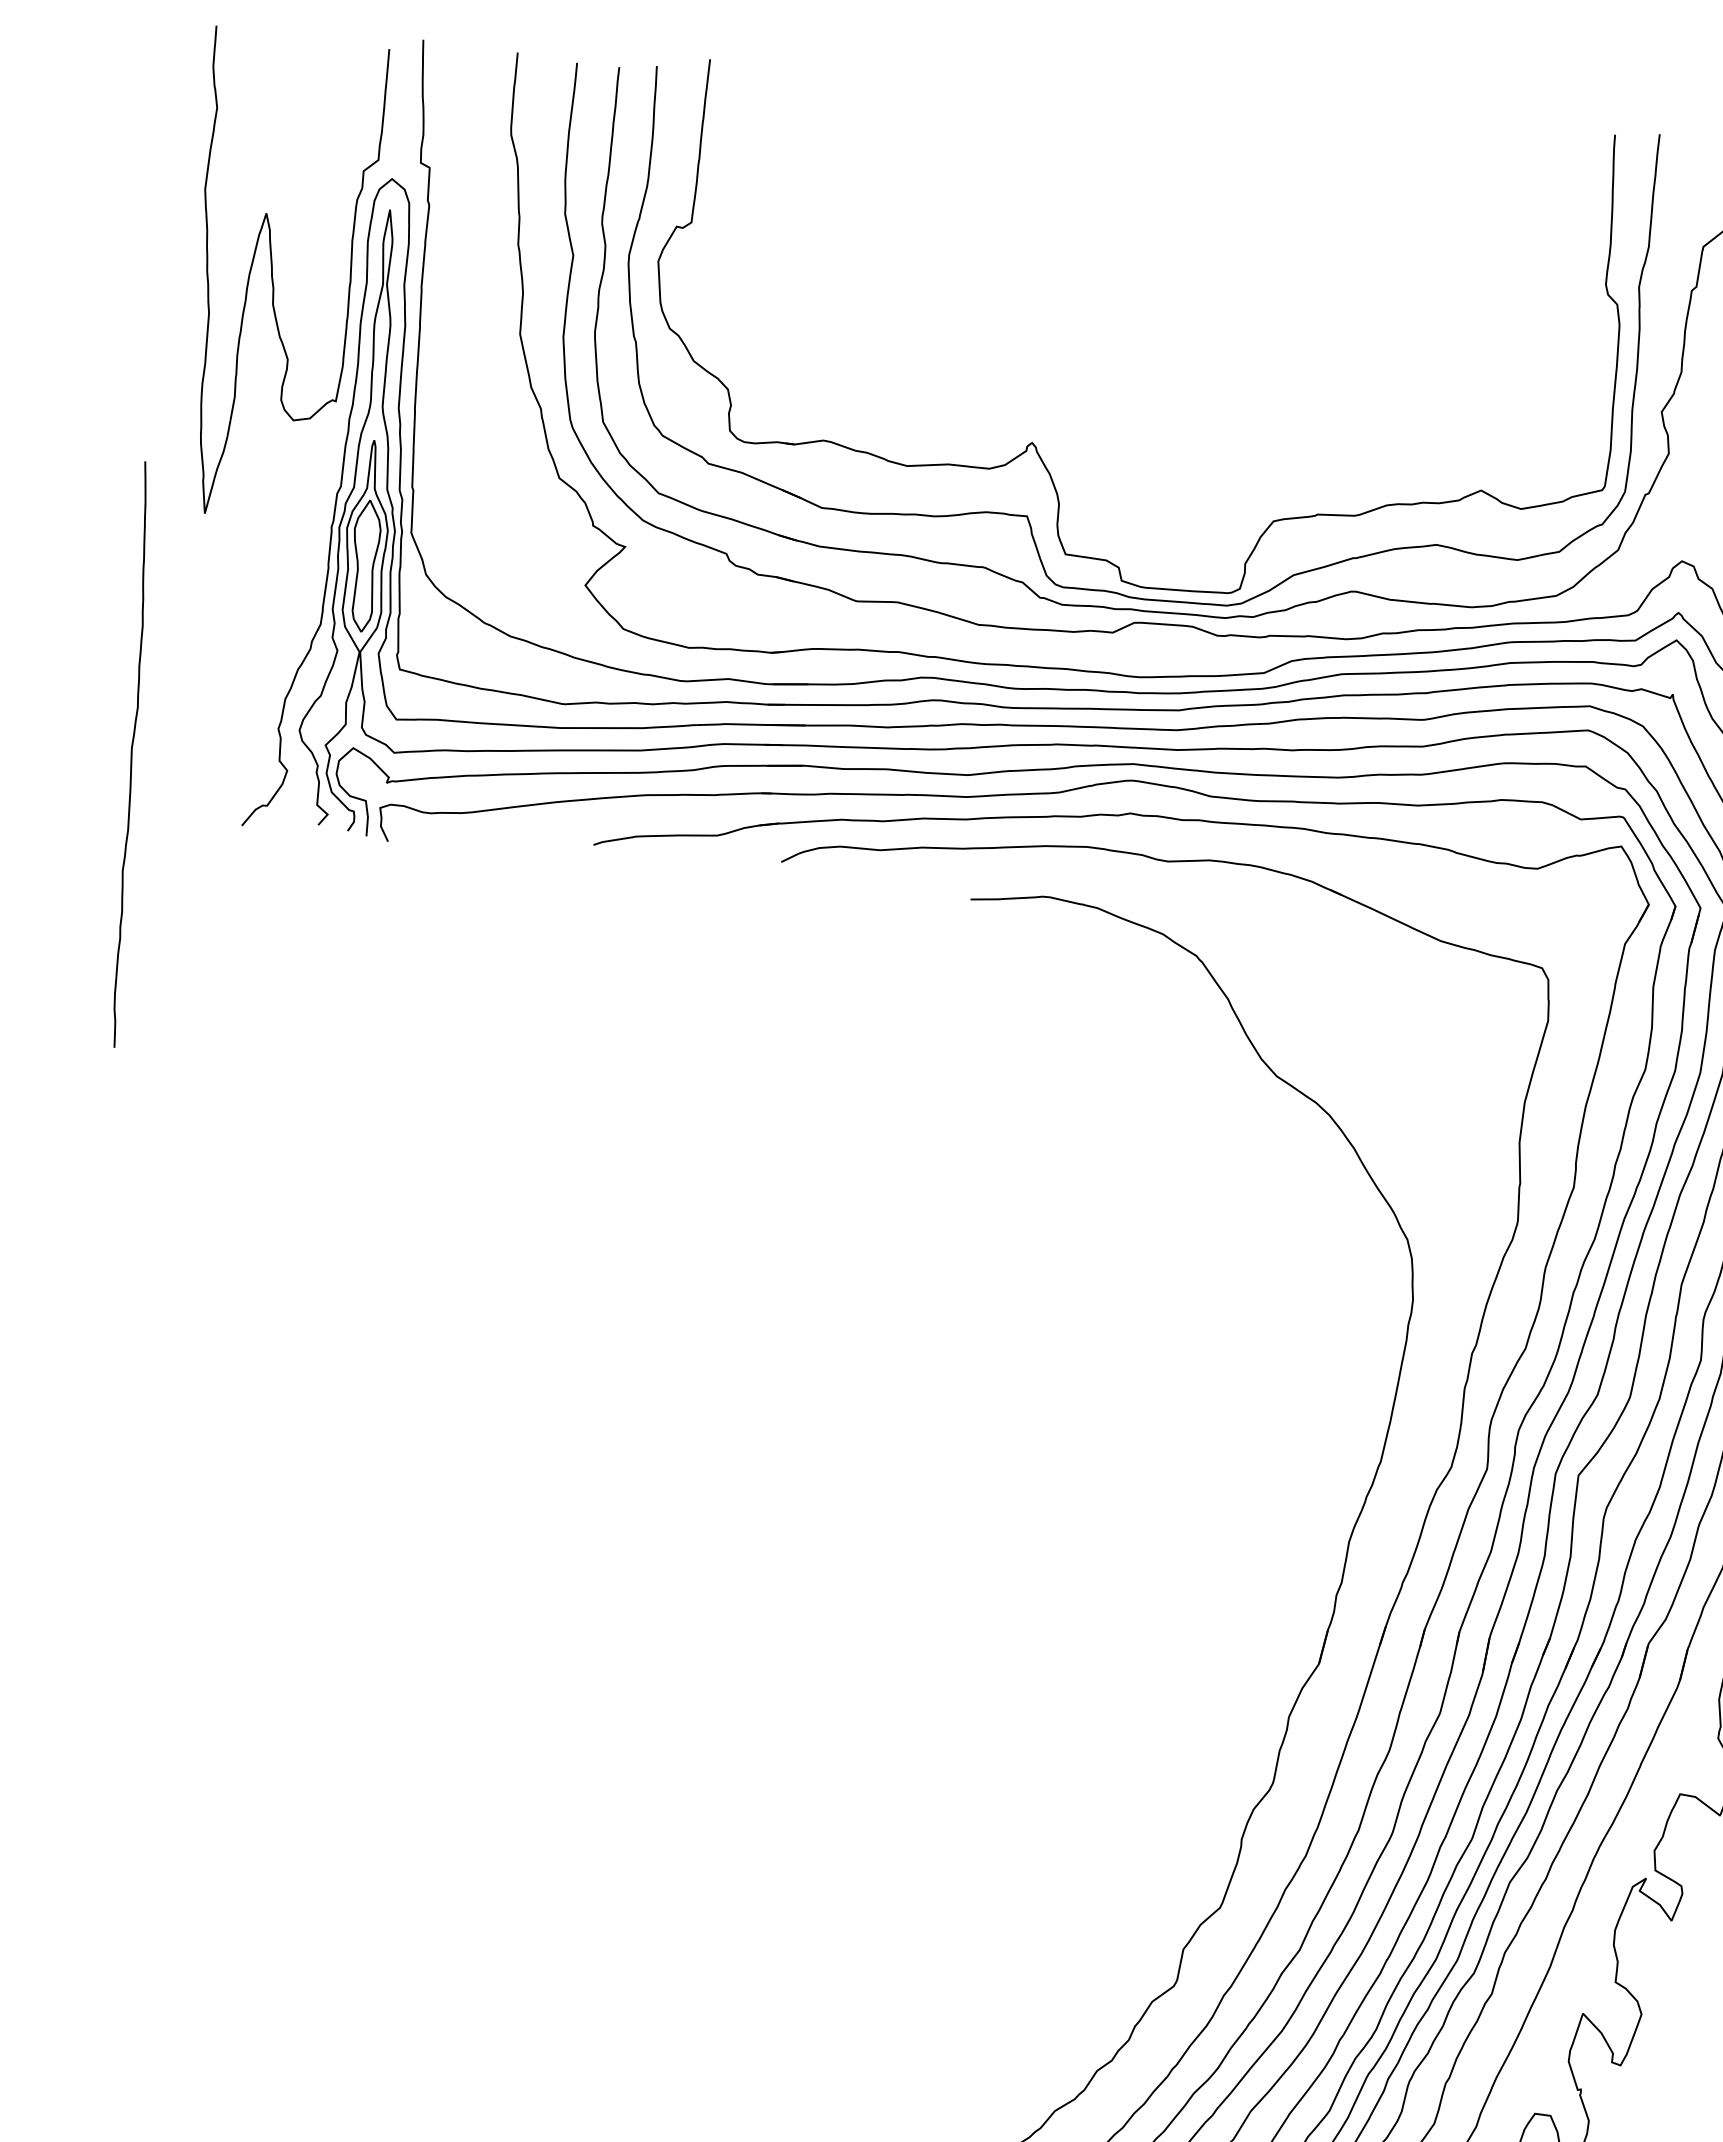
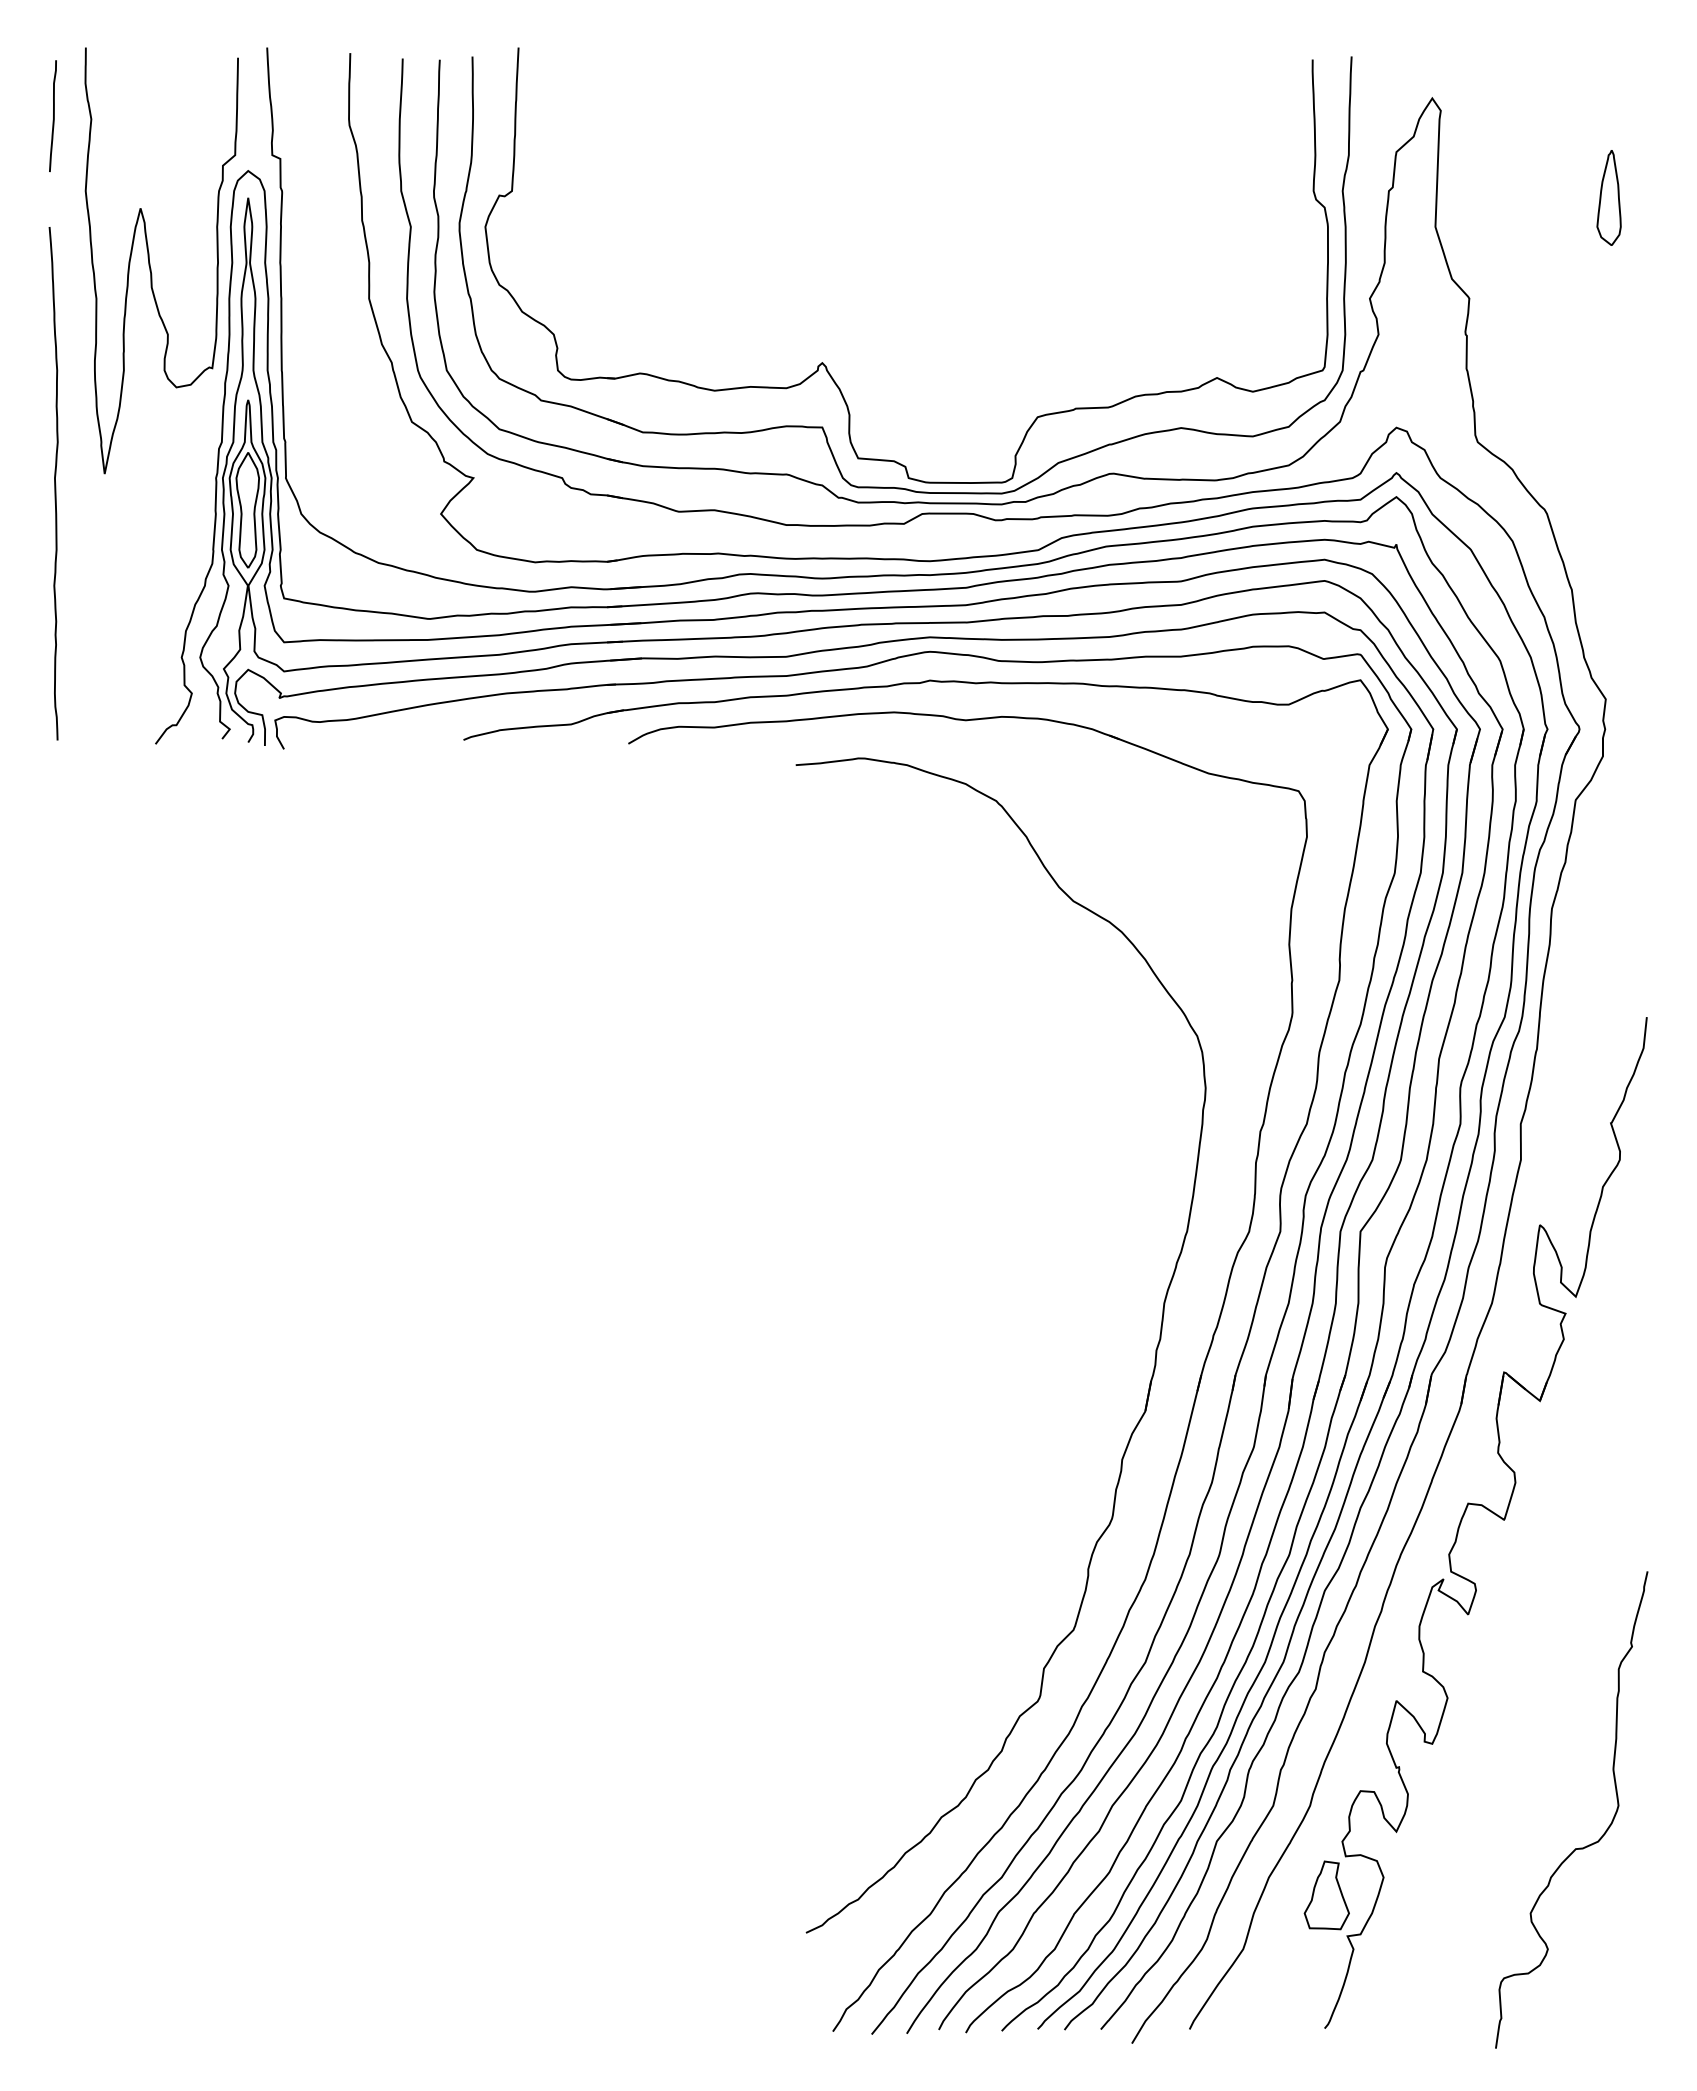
curve: (174, 101) -> (53, 116), added
curve: (130, 754) -> (54, 483), moved

